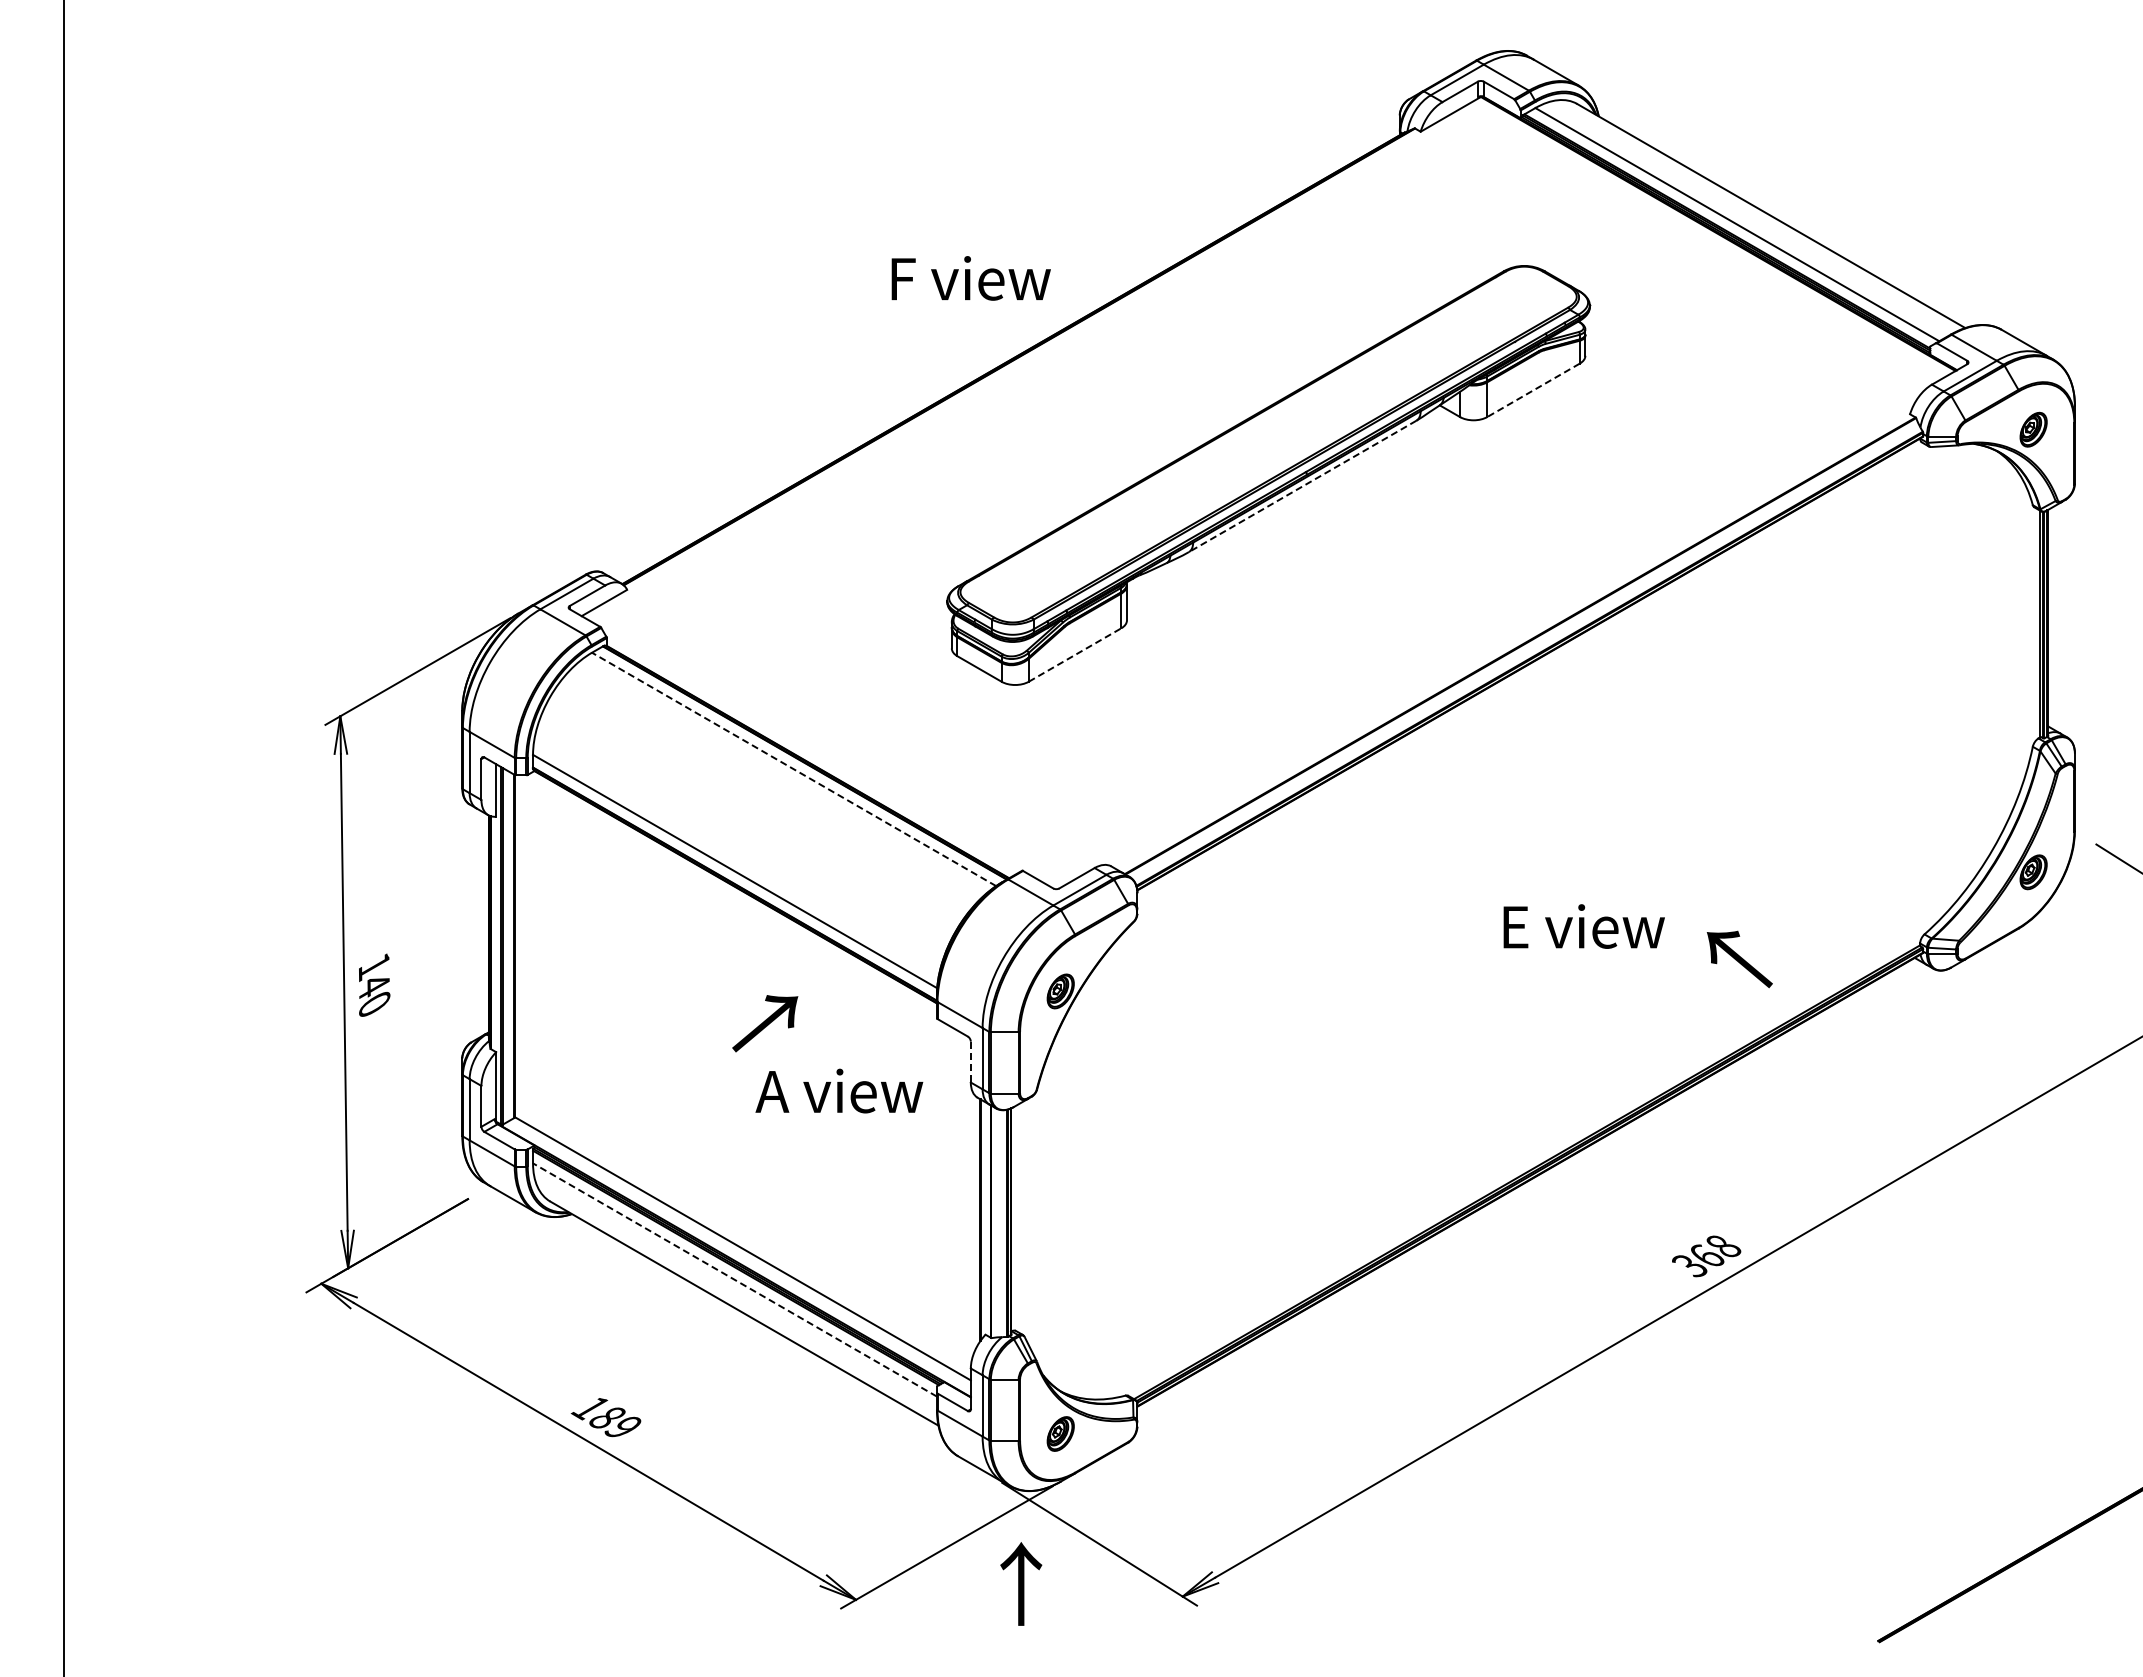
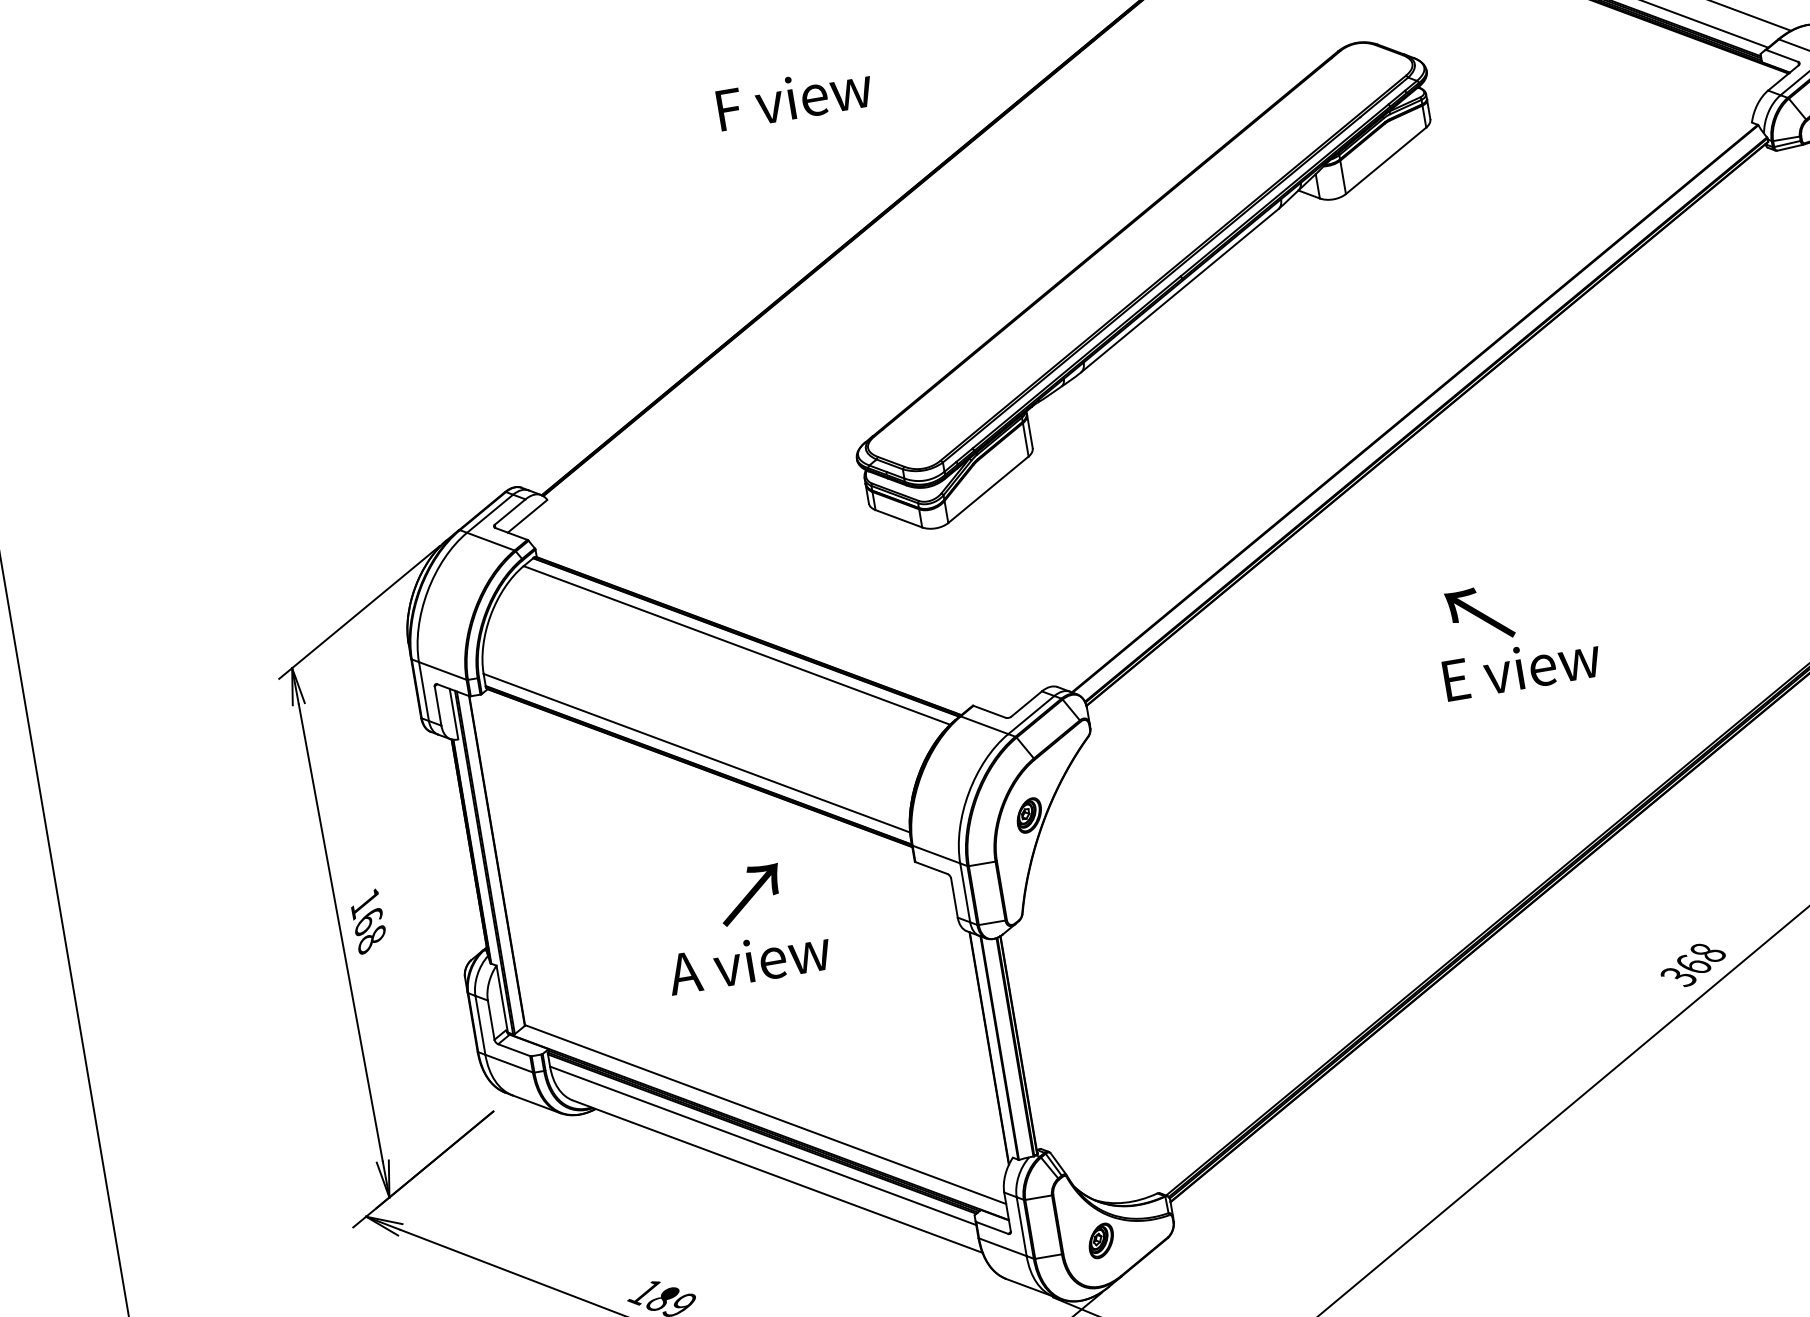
text: (970, 278) -> (794, 97), moved
line: (1533, 390) -> (1386, 160), dashed -> solid
line: (1302, 486) -> (1179, 290), dashed -> solid
line: (1075, 654) -> (988, 489), dashed -> solid
line: (793, 769) -> (736, 645), dashed -> solid
text: (1739, 959) -> (1479, 614), moved
text: (374, 995) -> (370, 930), 140 -> 168
line: (970, 1062) -> (954, 898), dashed -> solid
text: (839, 1090) -> (749, 960), moved
line: (734, 1279) -> (762, 1145), dashed -> solid

